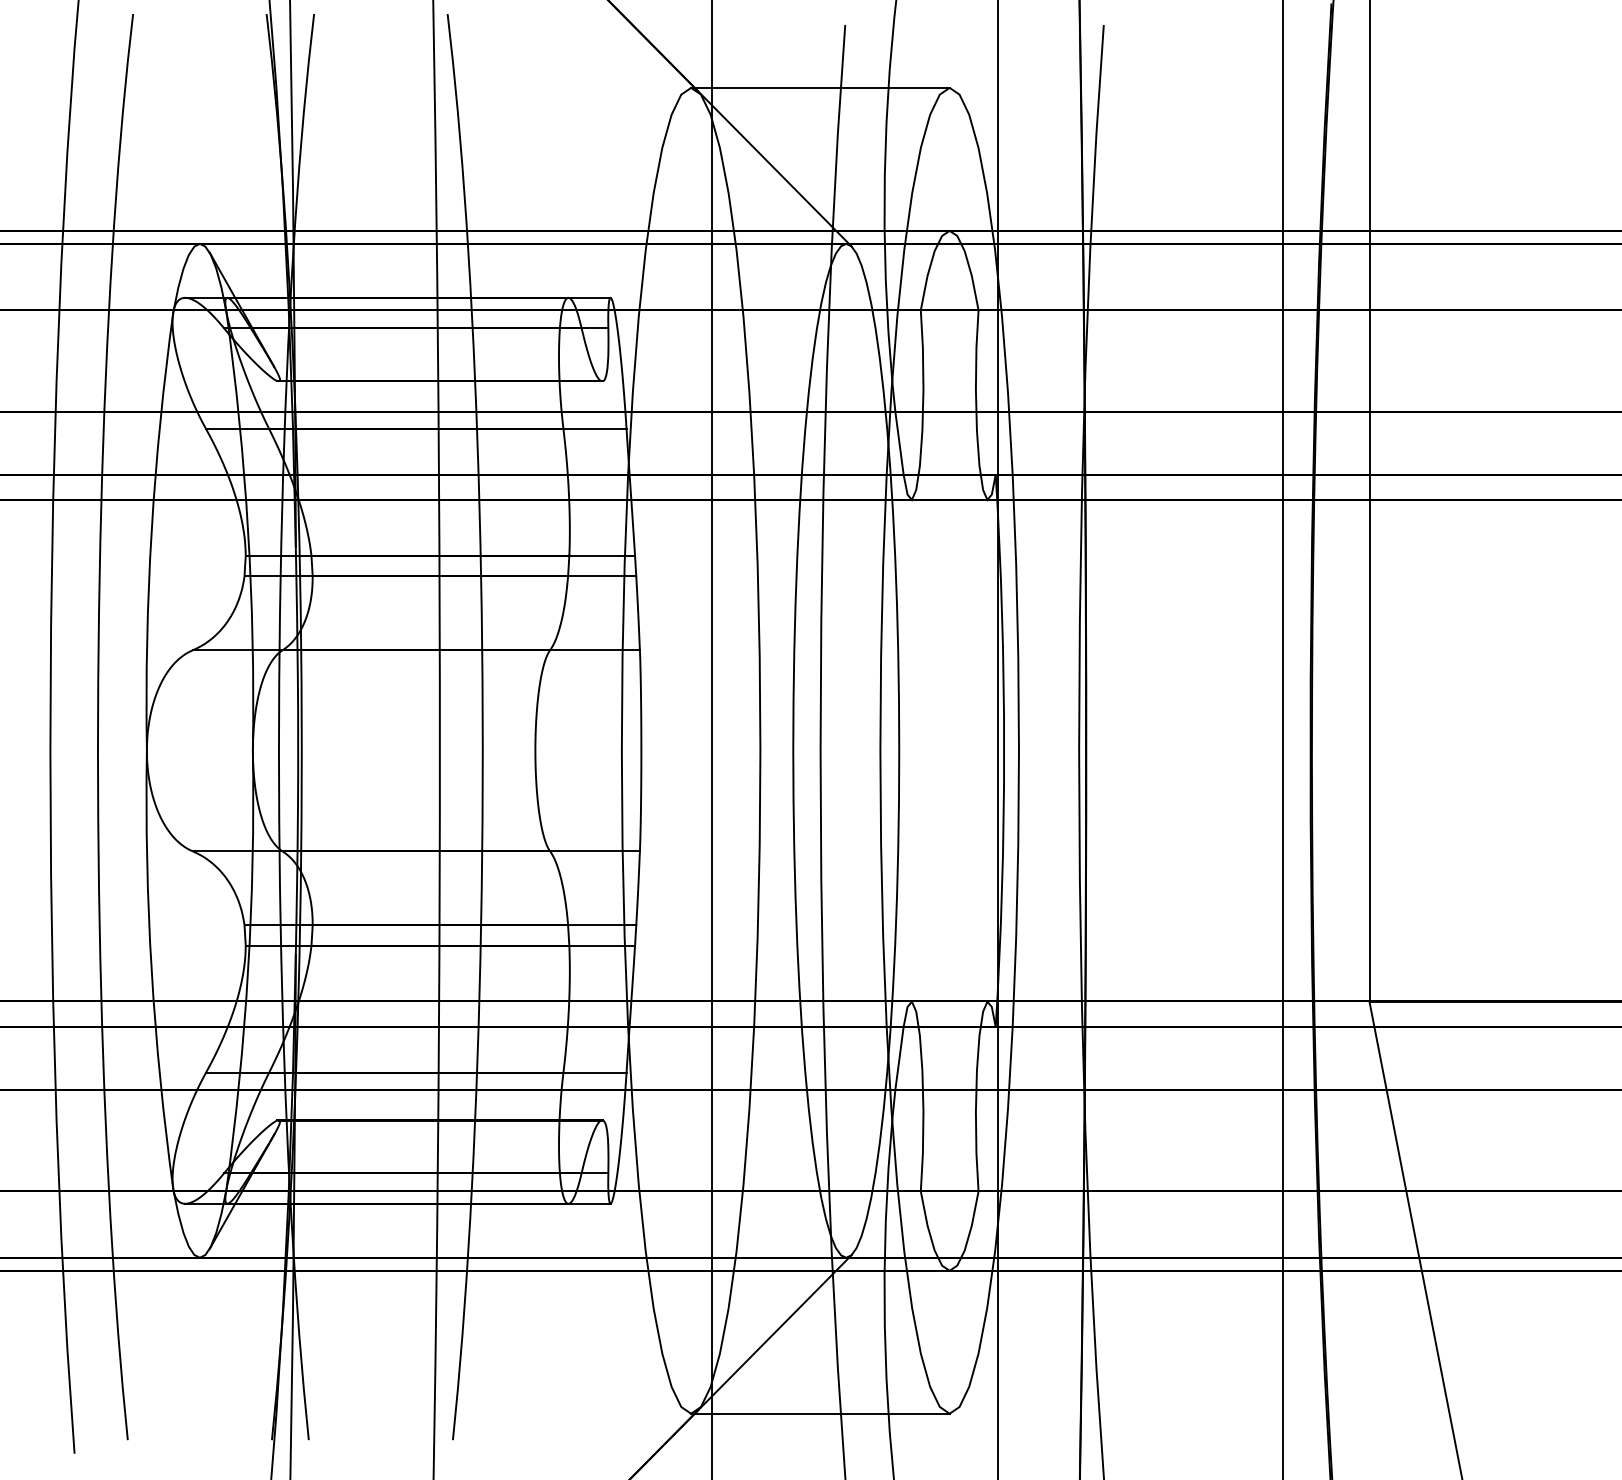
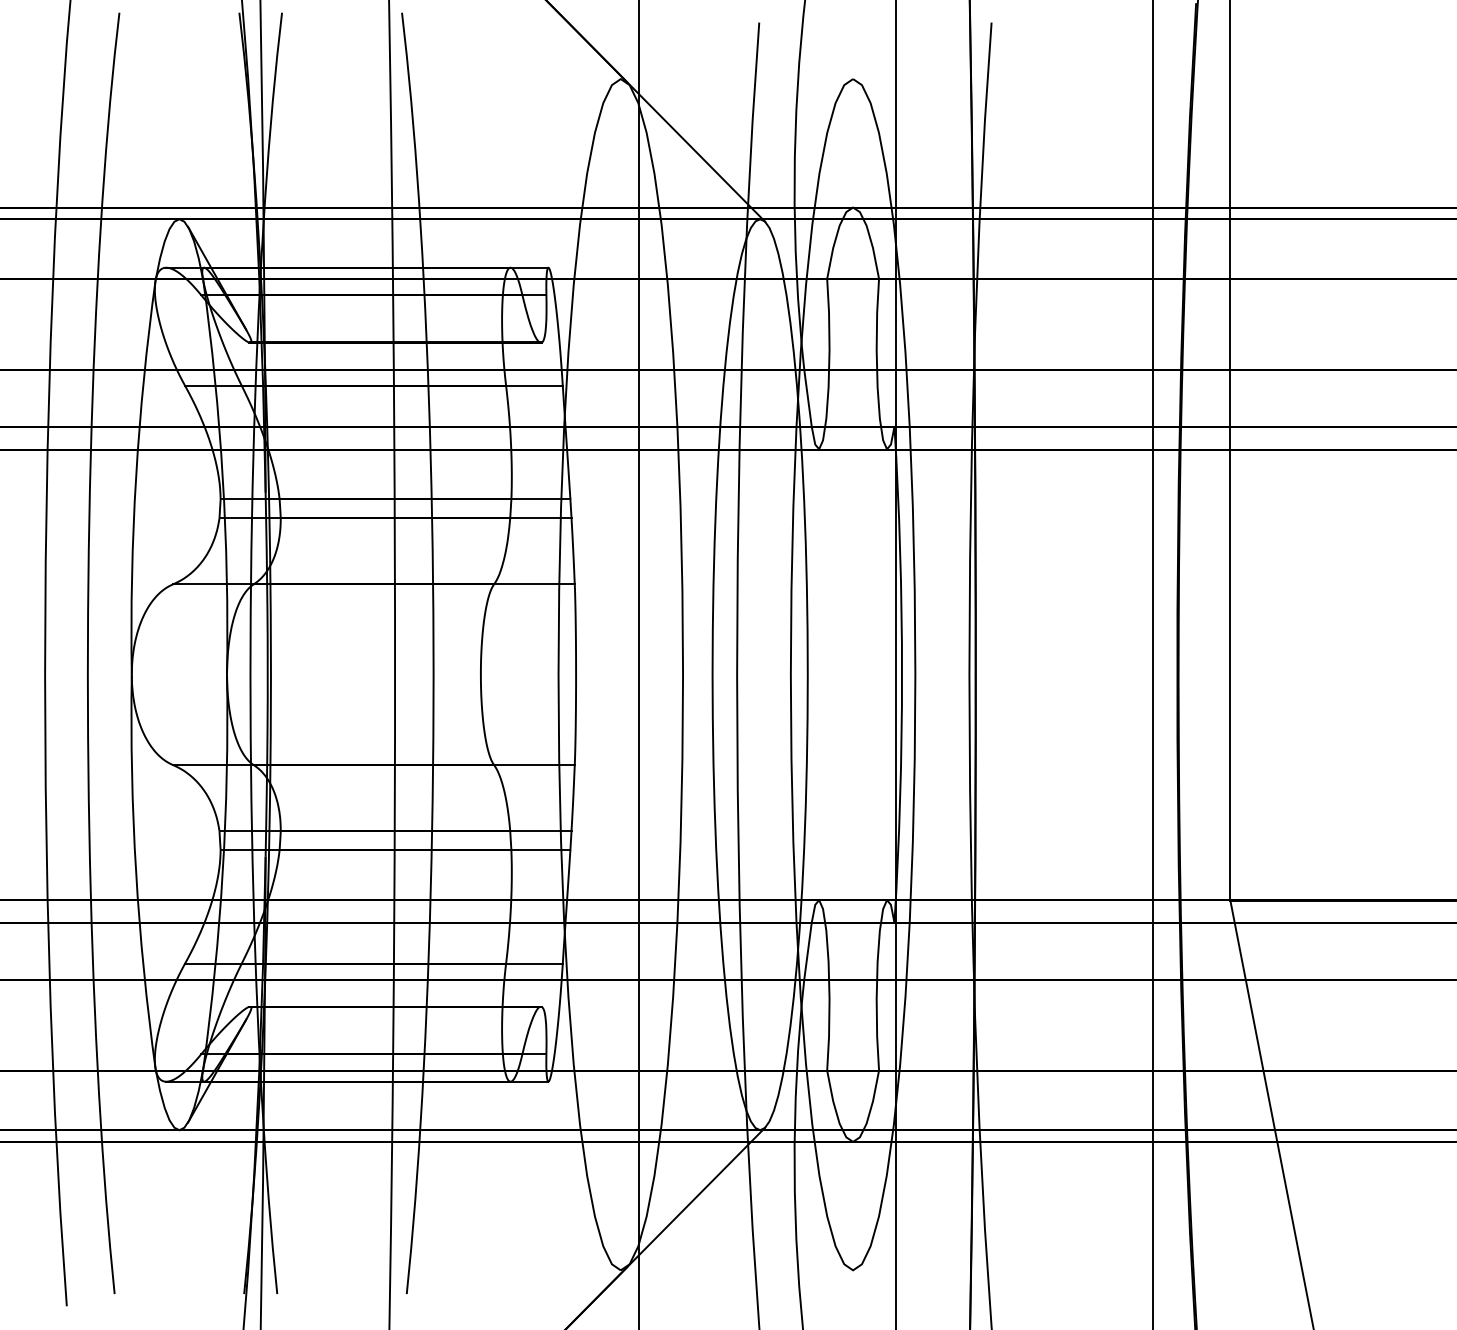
line: (820, 87) -> (737, 78), removed
line: (820, 1413) -> (737, 1270), removed

